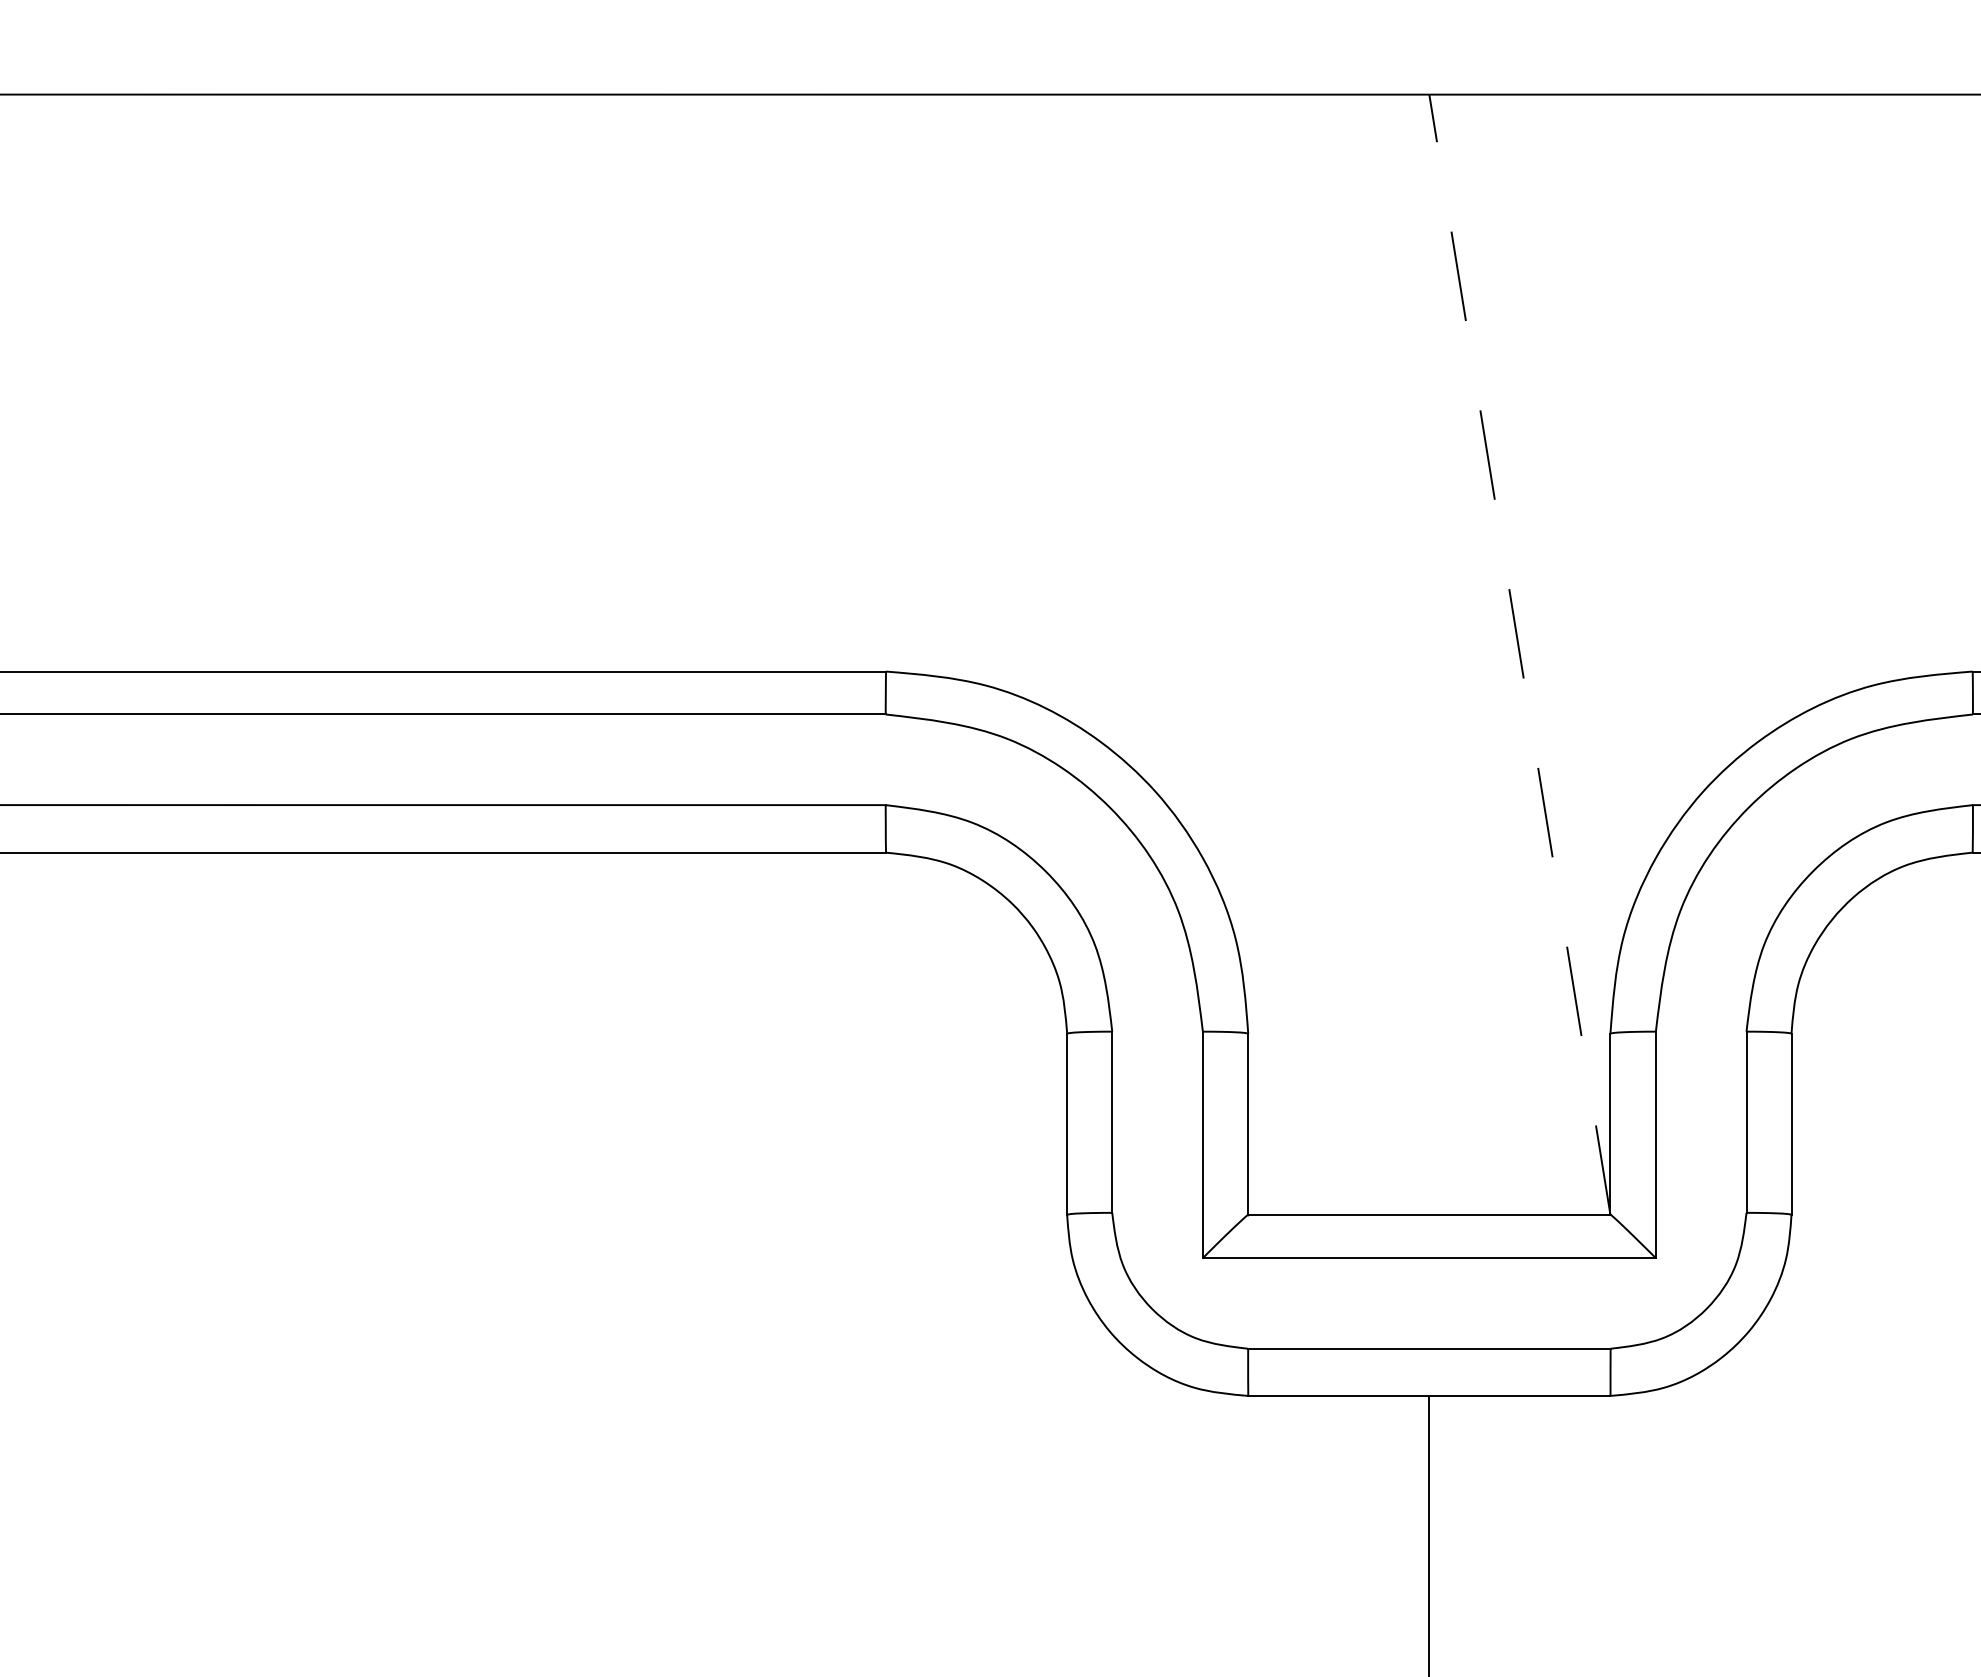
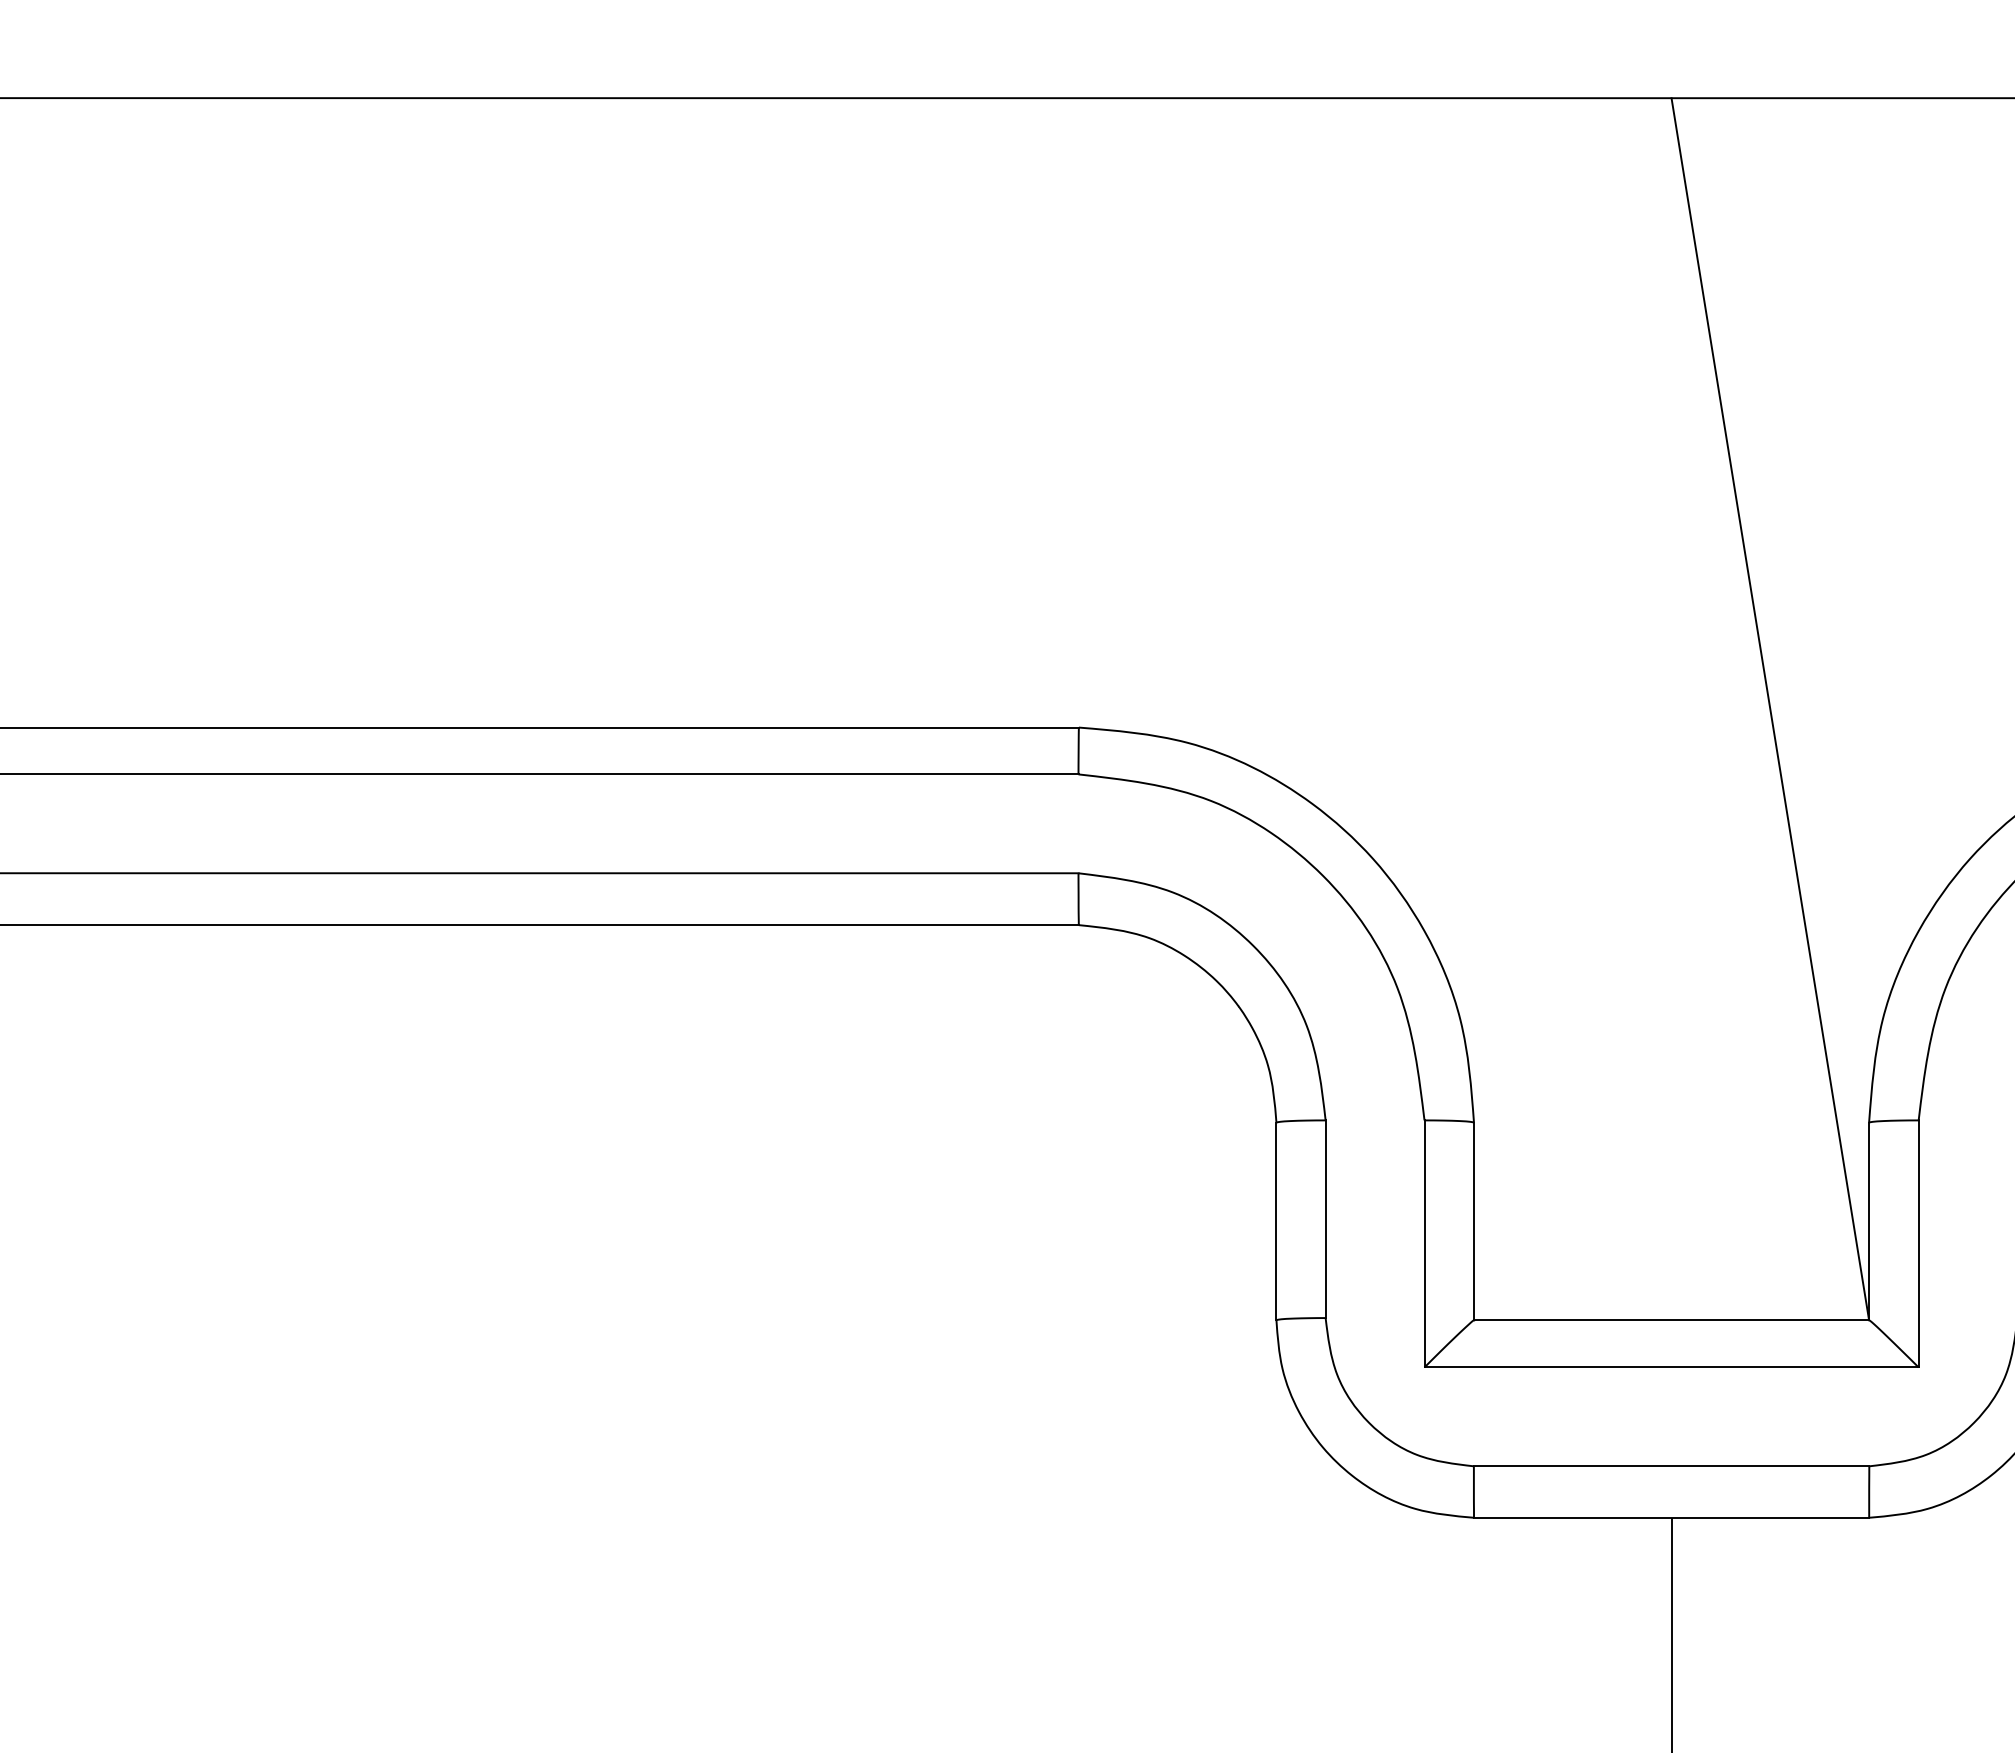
line: (1519, 654) -> (1769, 708), dashed -> solid

